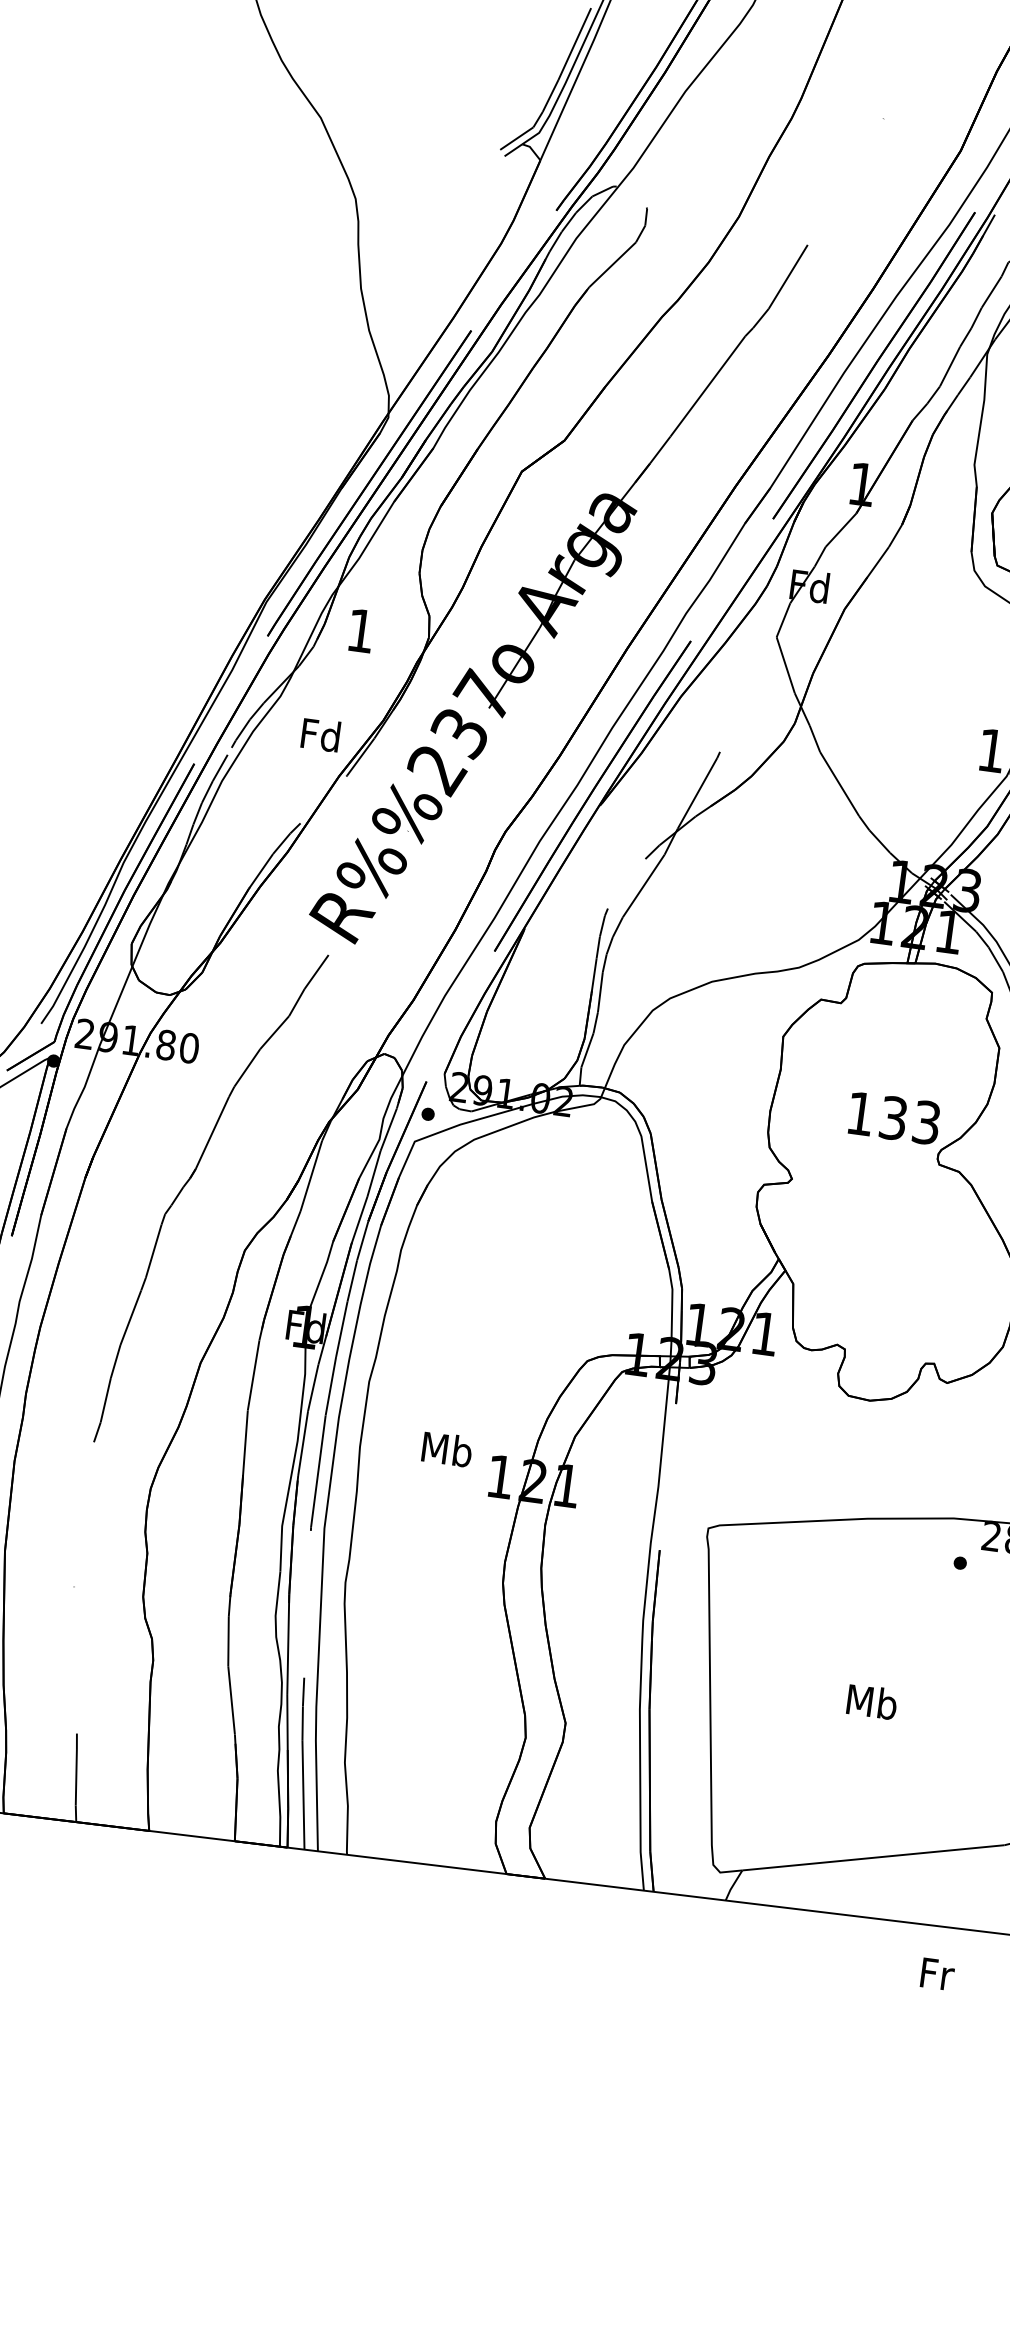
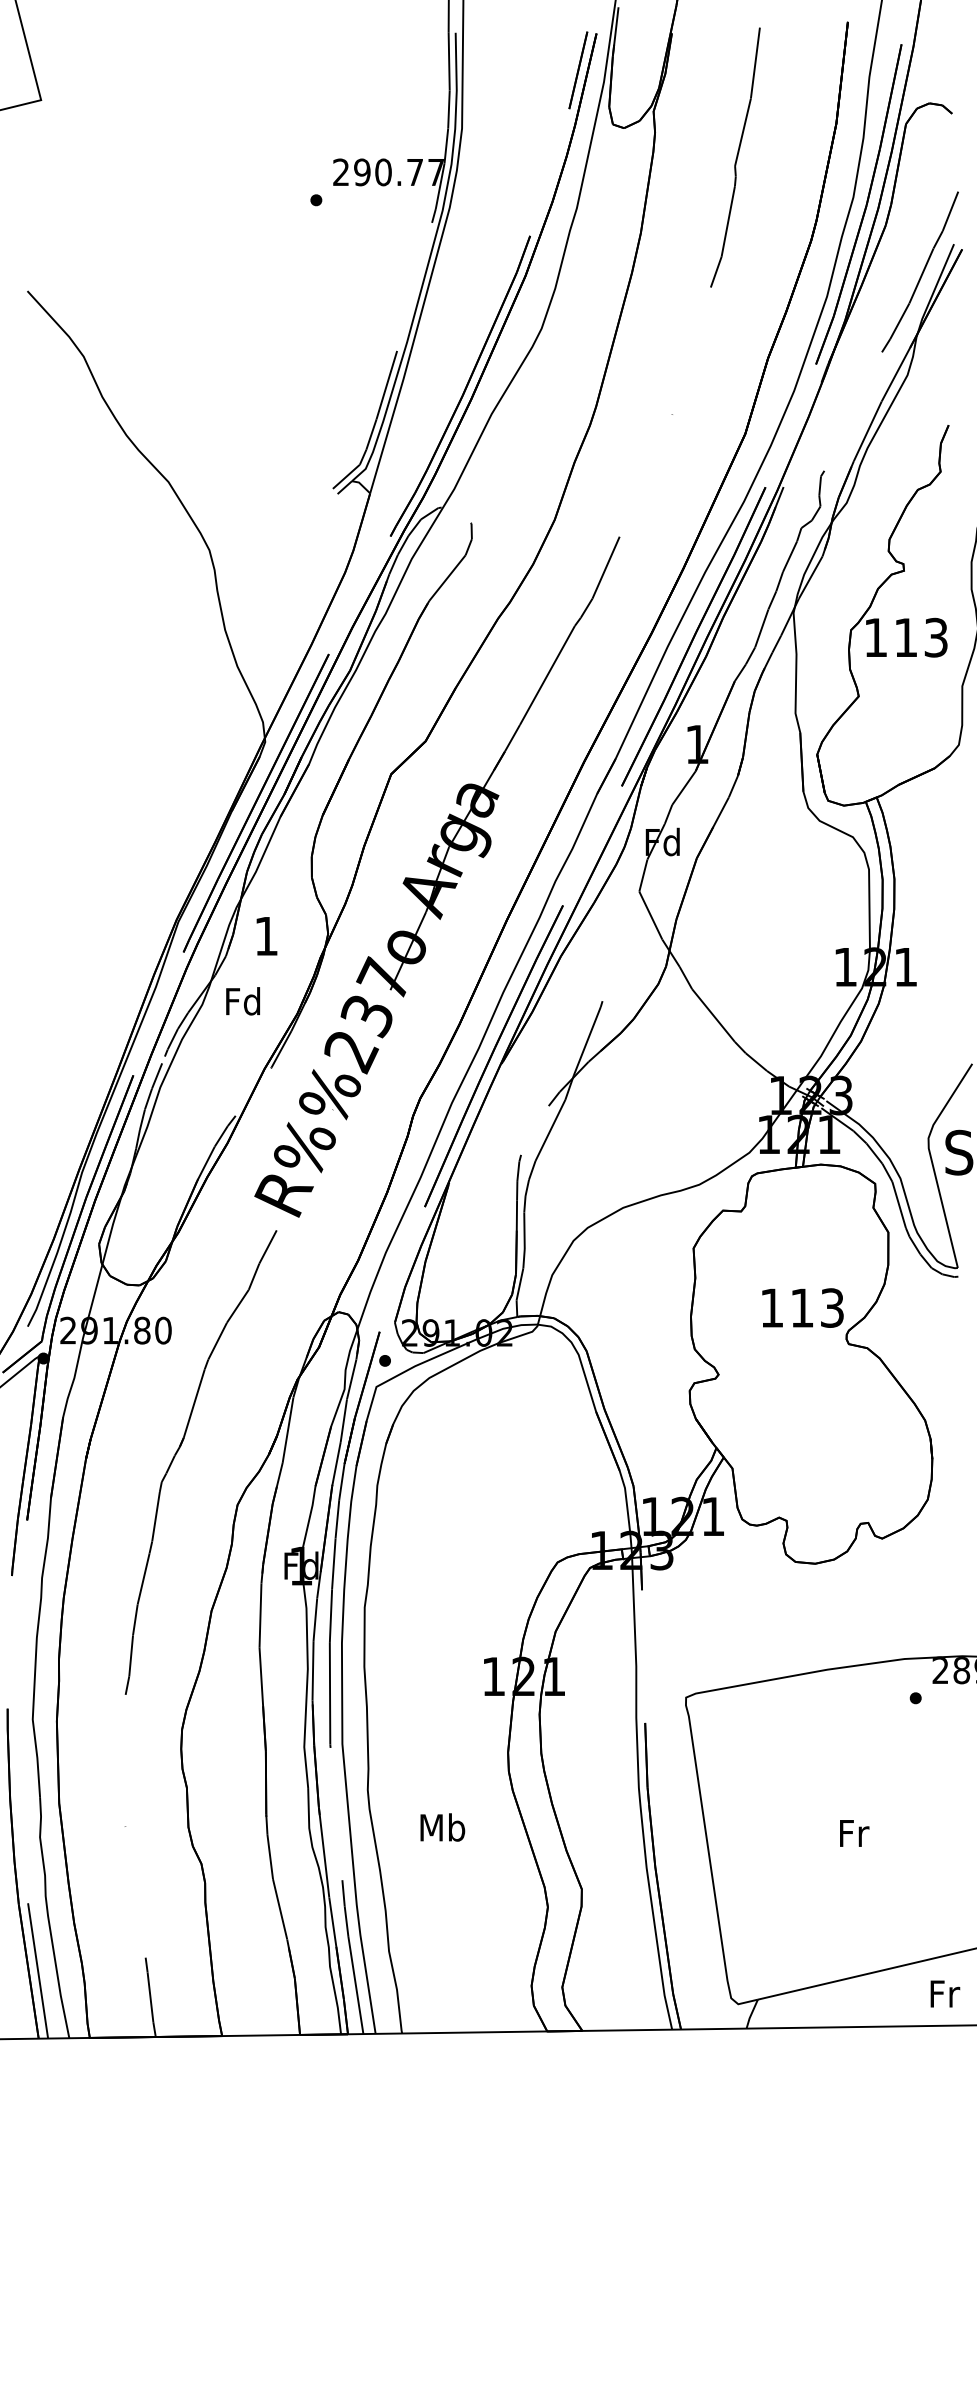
text: (320, 735) -> (242, 1001), moved
text: (892, 1117) -> (801, 1307), 133 -> 113
text: (446, 1449) -> (442, 1827), moved
text: (872, 1701) -> (853, 1832), Mb -> Fr
text: (937, 1973) -> (945, 1993), moved

